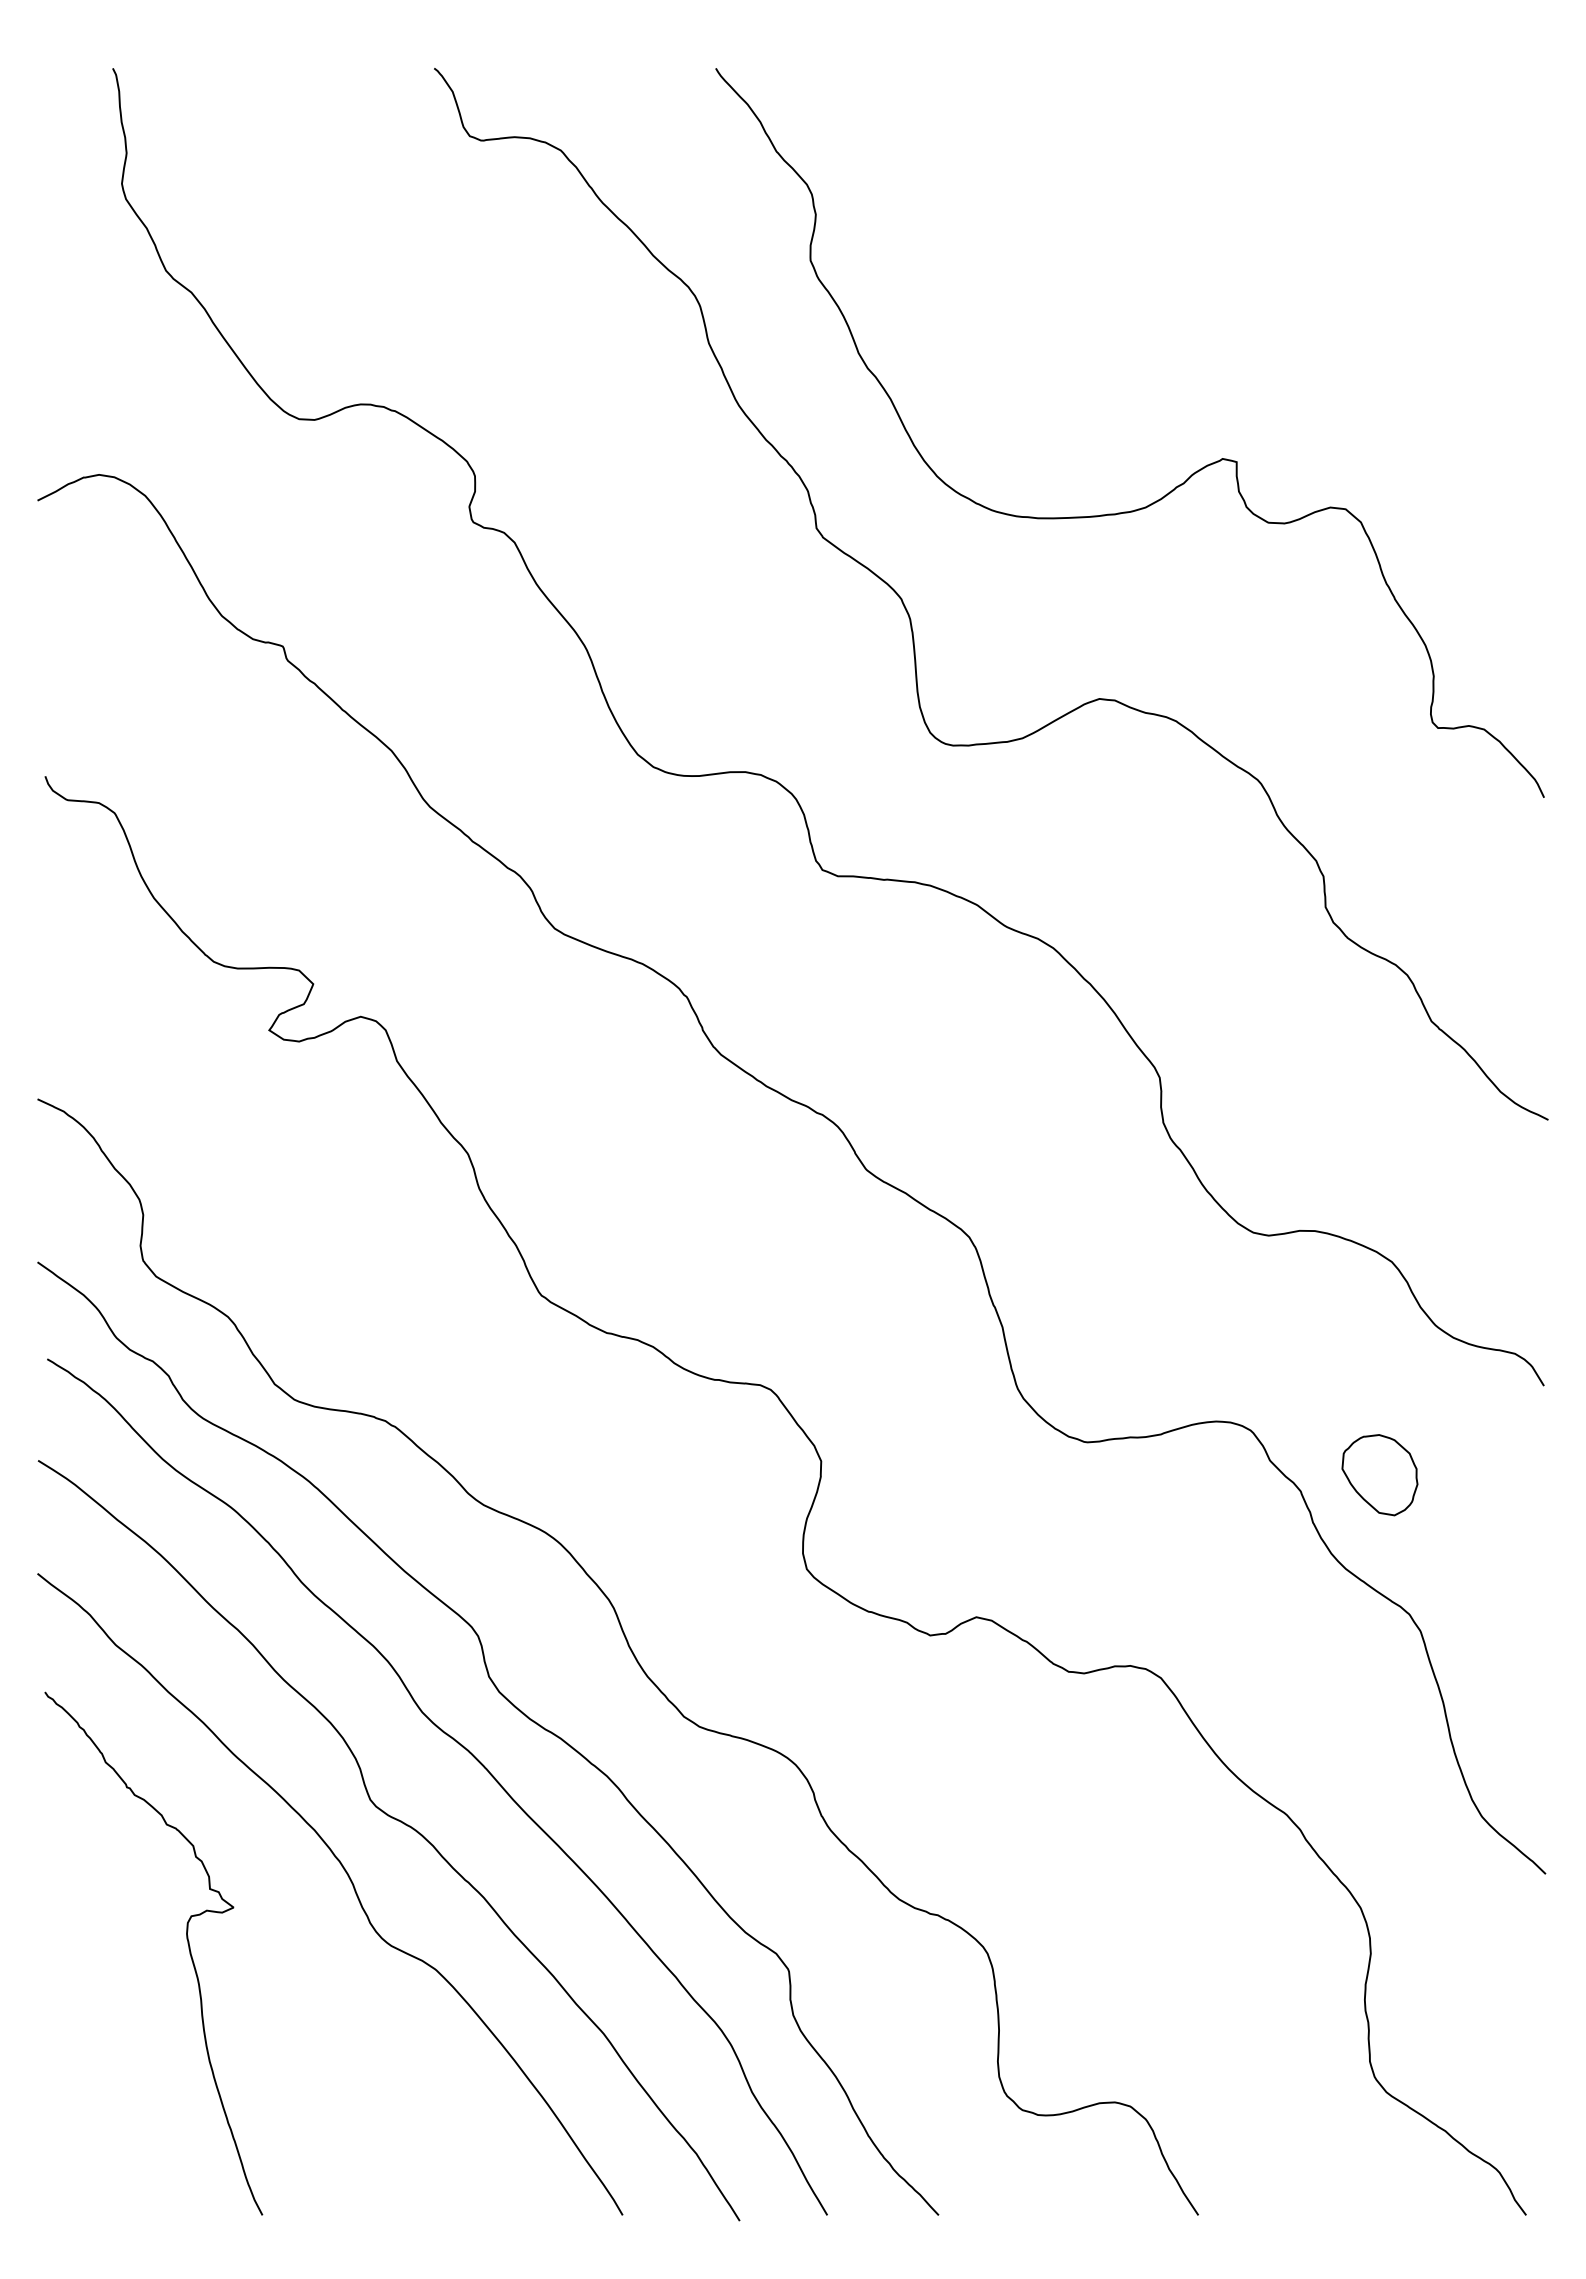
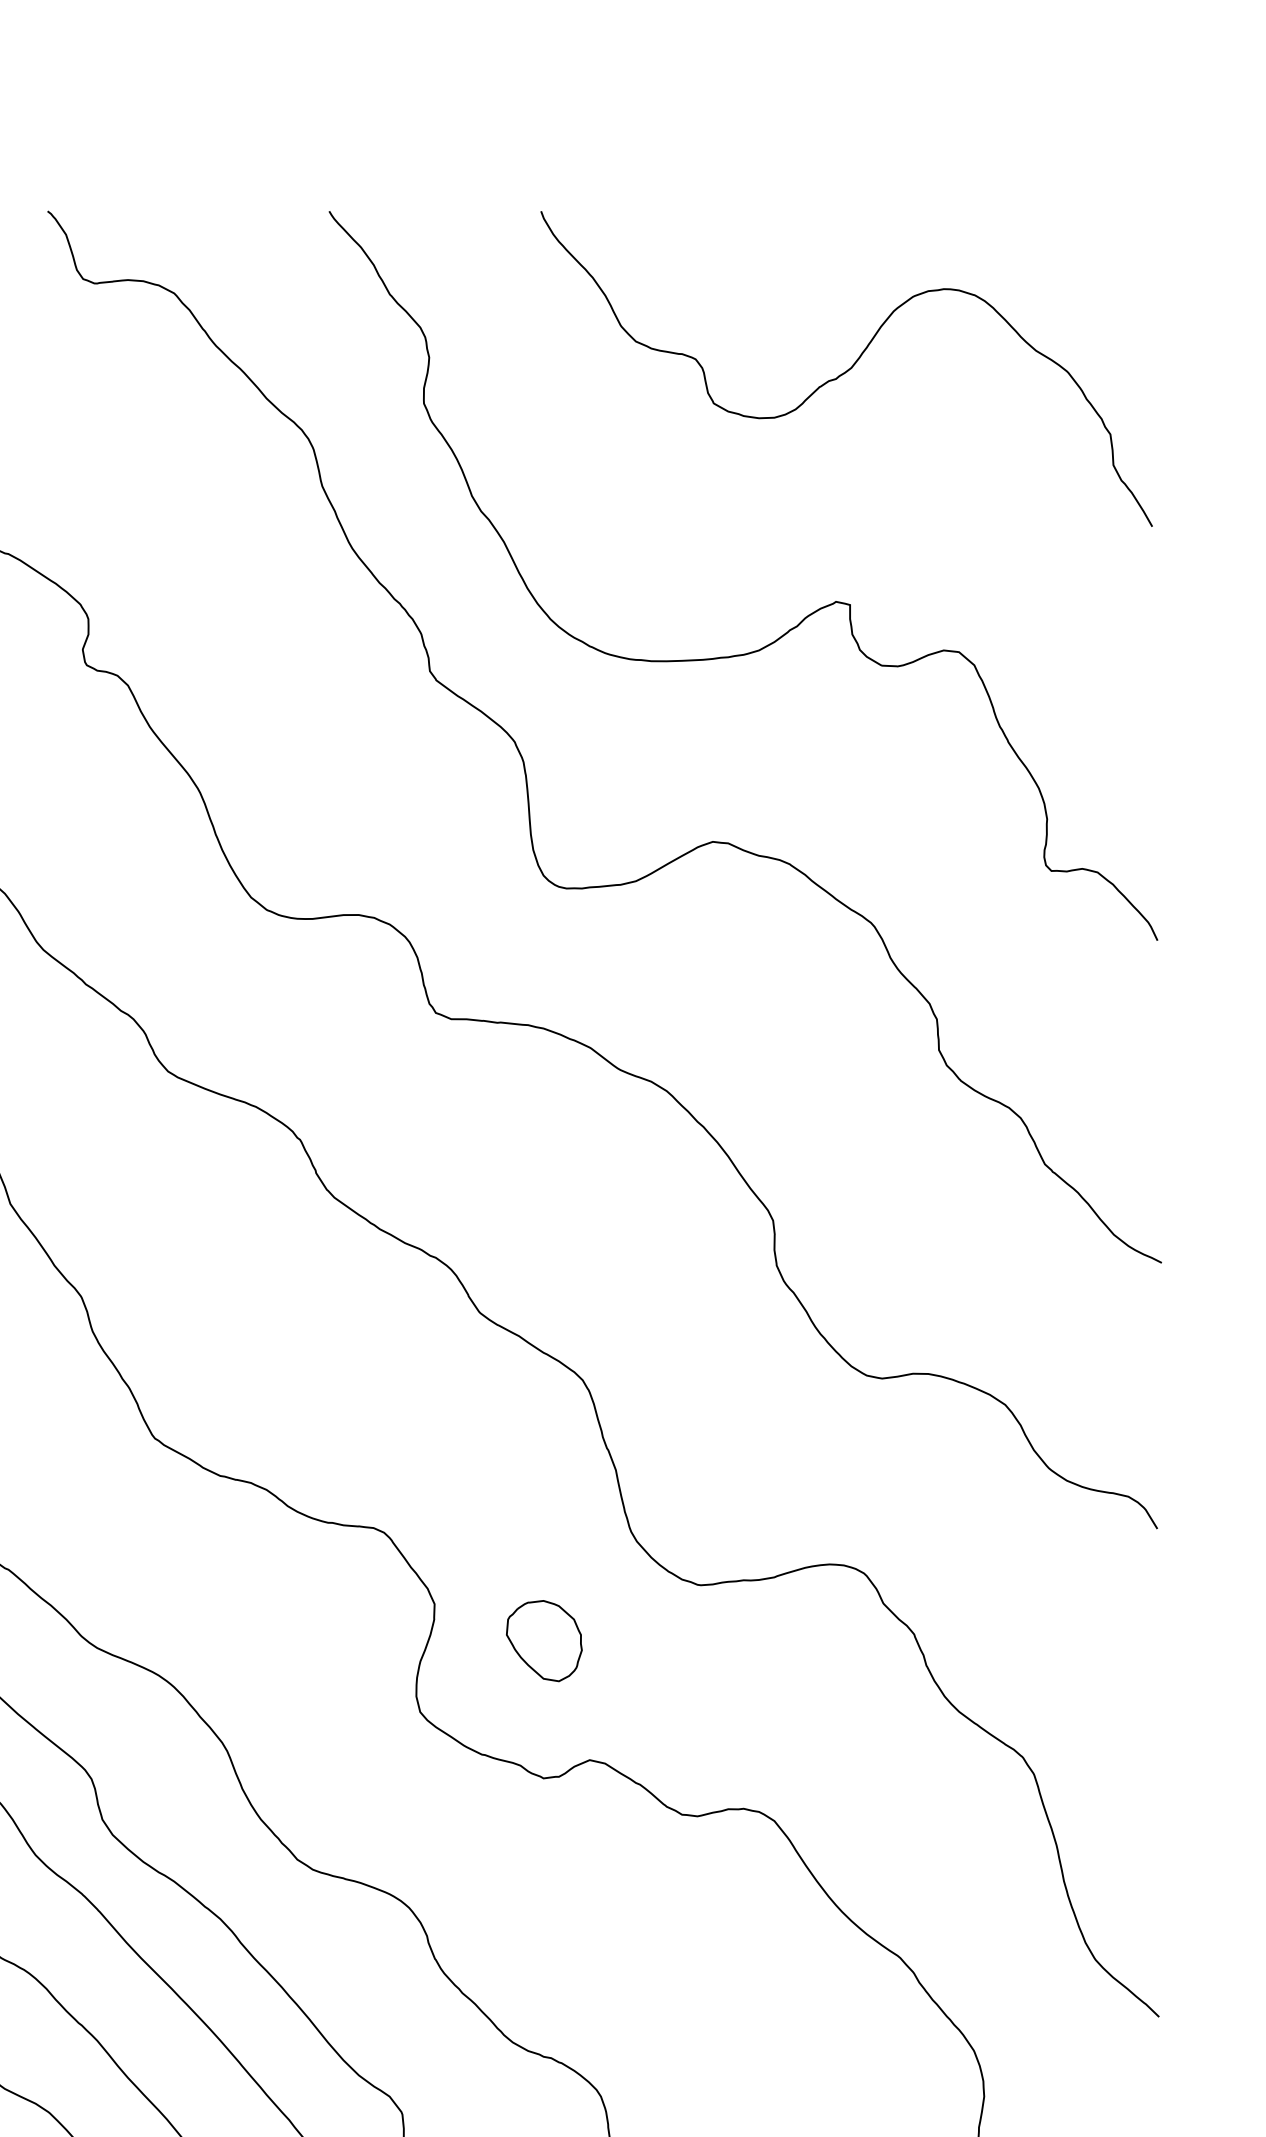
curve: (1234, 226) -> (847, 369), added
part: (1379, 1475) -> (543, 1641), moved

